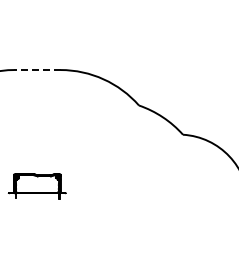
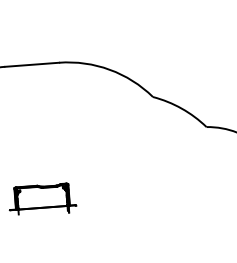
line: (36, 70) -> (31, 65), dashed -> solid

